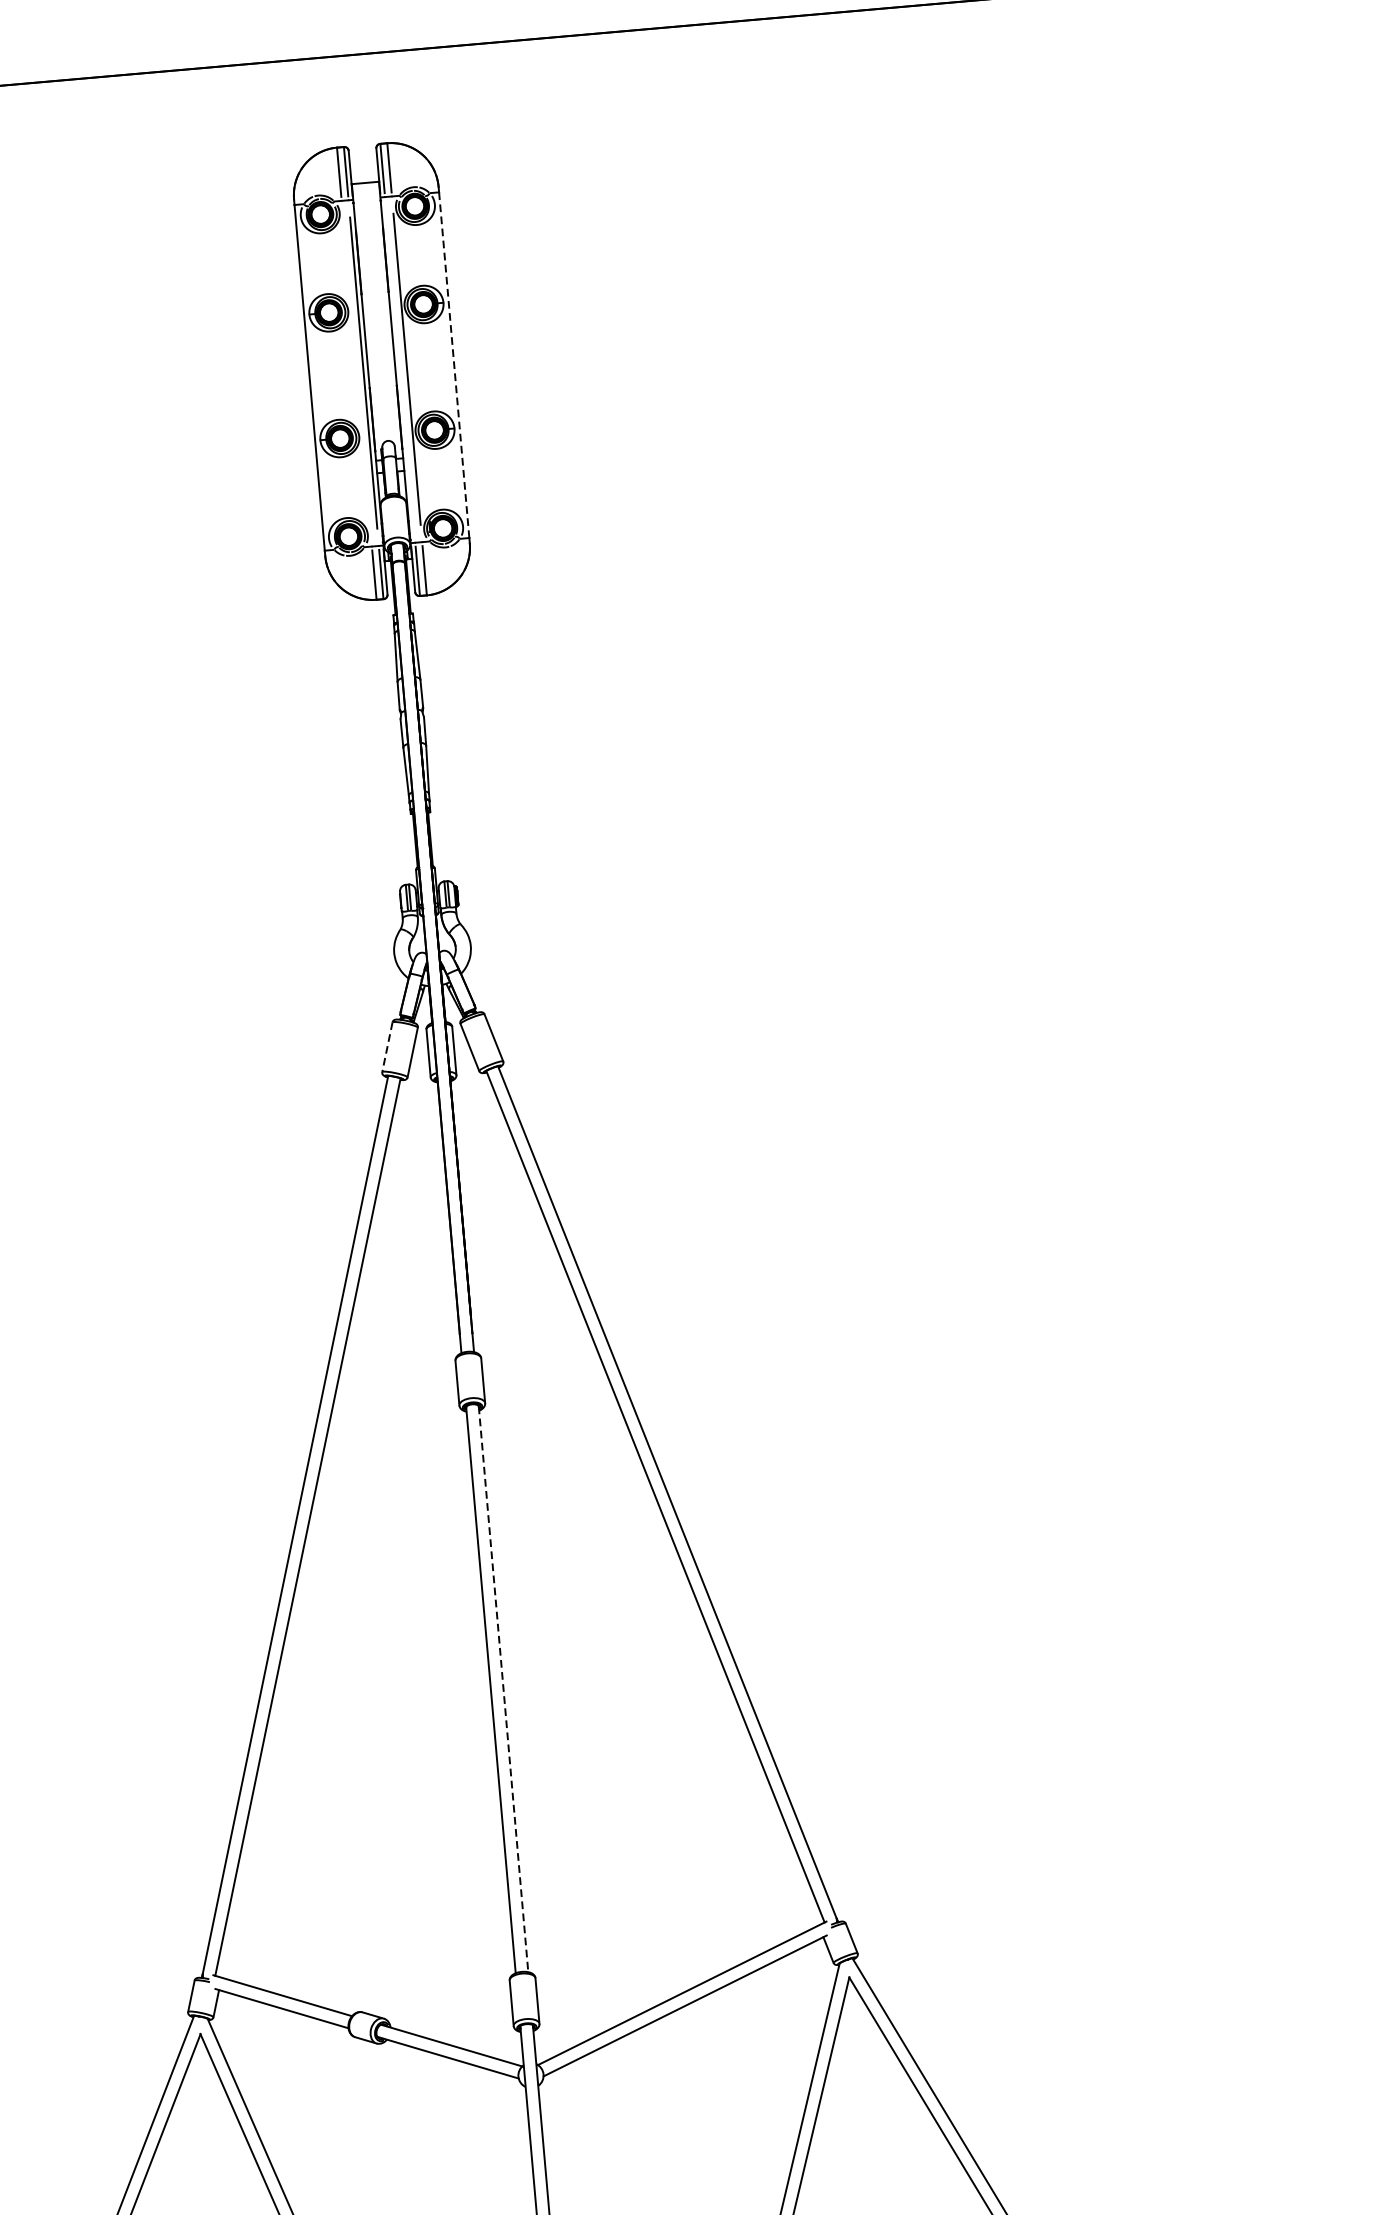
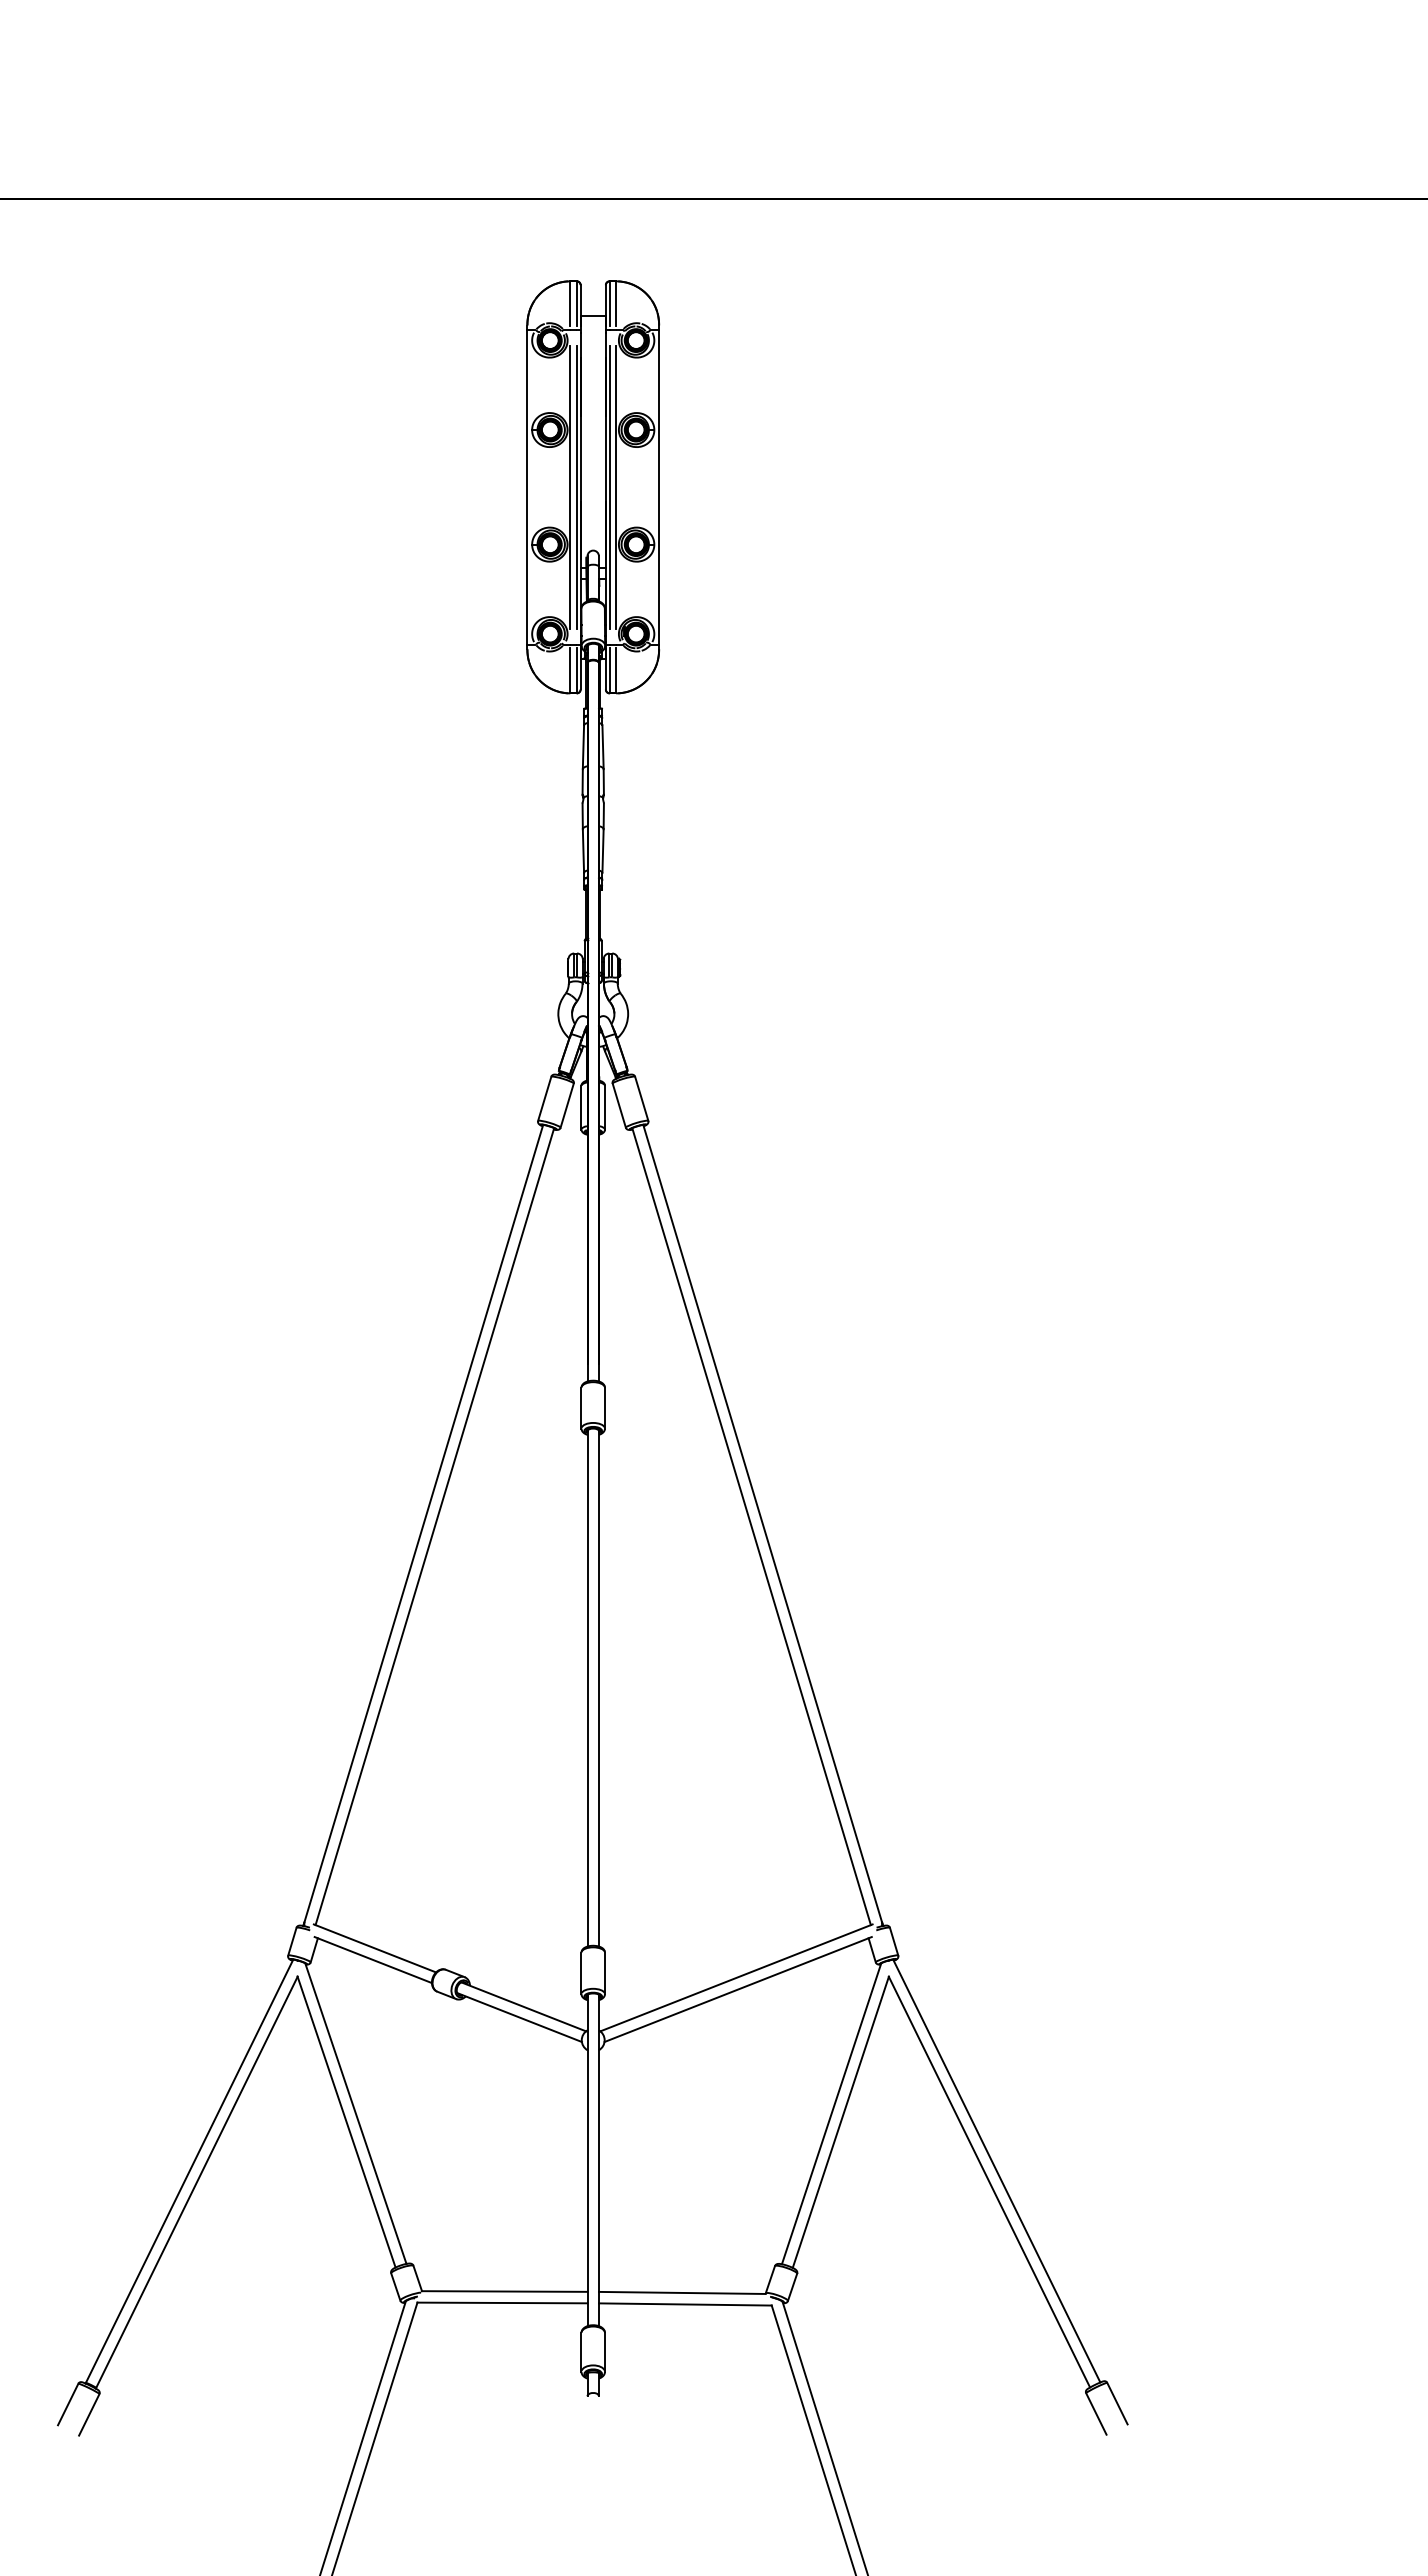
line: (454, 365) -> (659, 487), dashed -> solid
line: (399, 370) -> (609, 487), added
line: (356, 373) -> (570, 487), added
line: (387, 1047) -> (544, 1099), dashed -> solid
line: (503, 1689) -> (598, 1688), dashed -> solid

